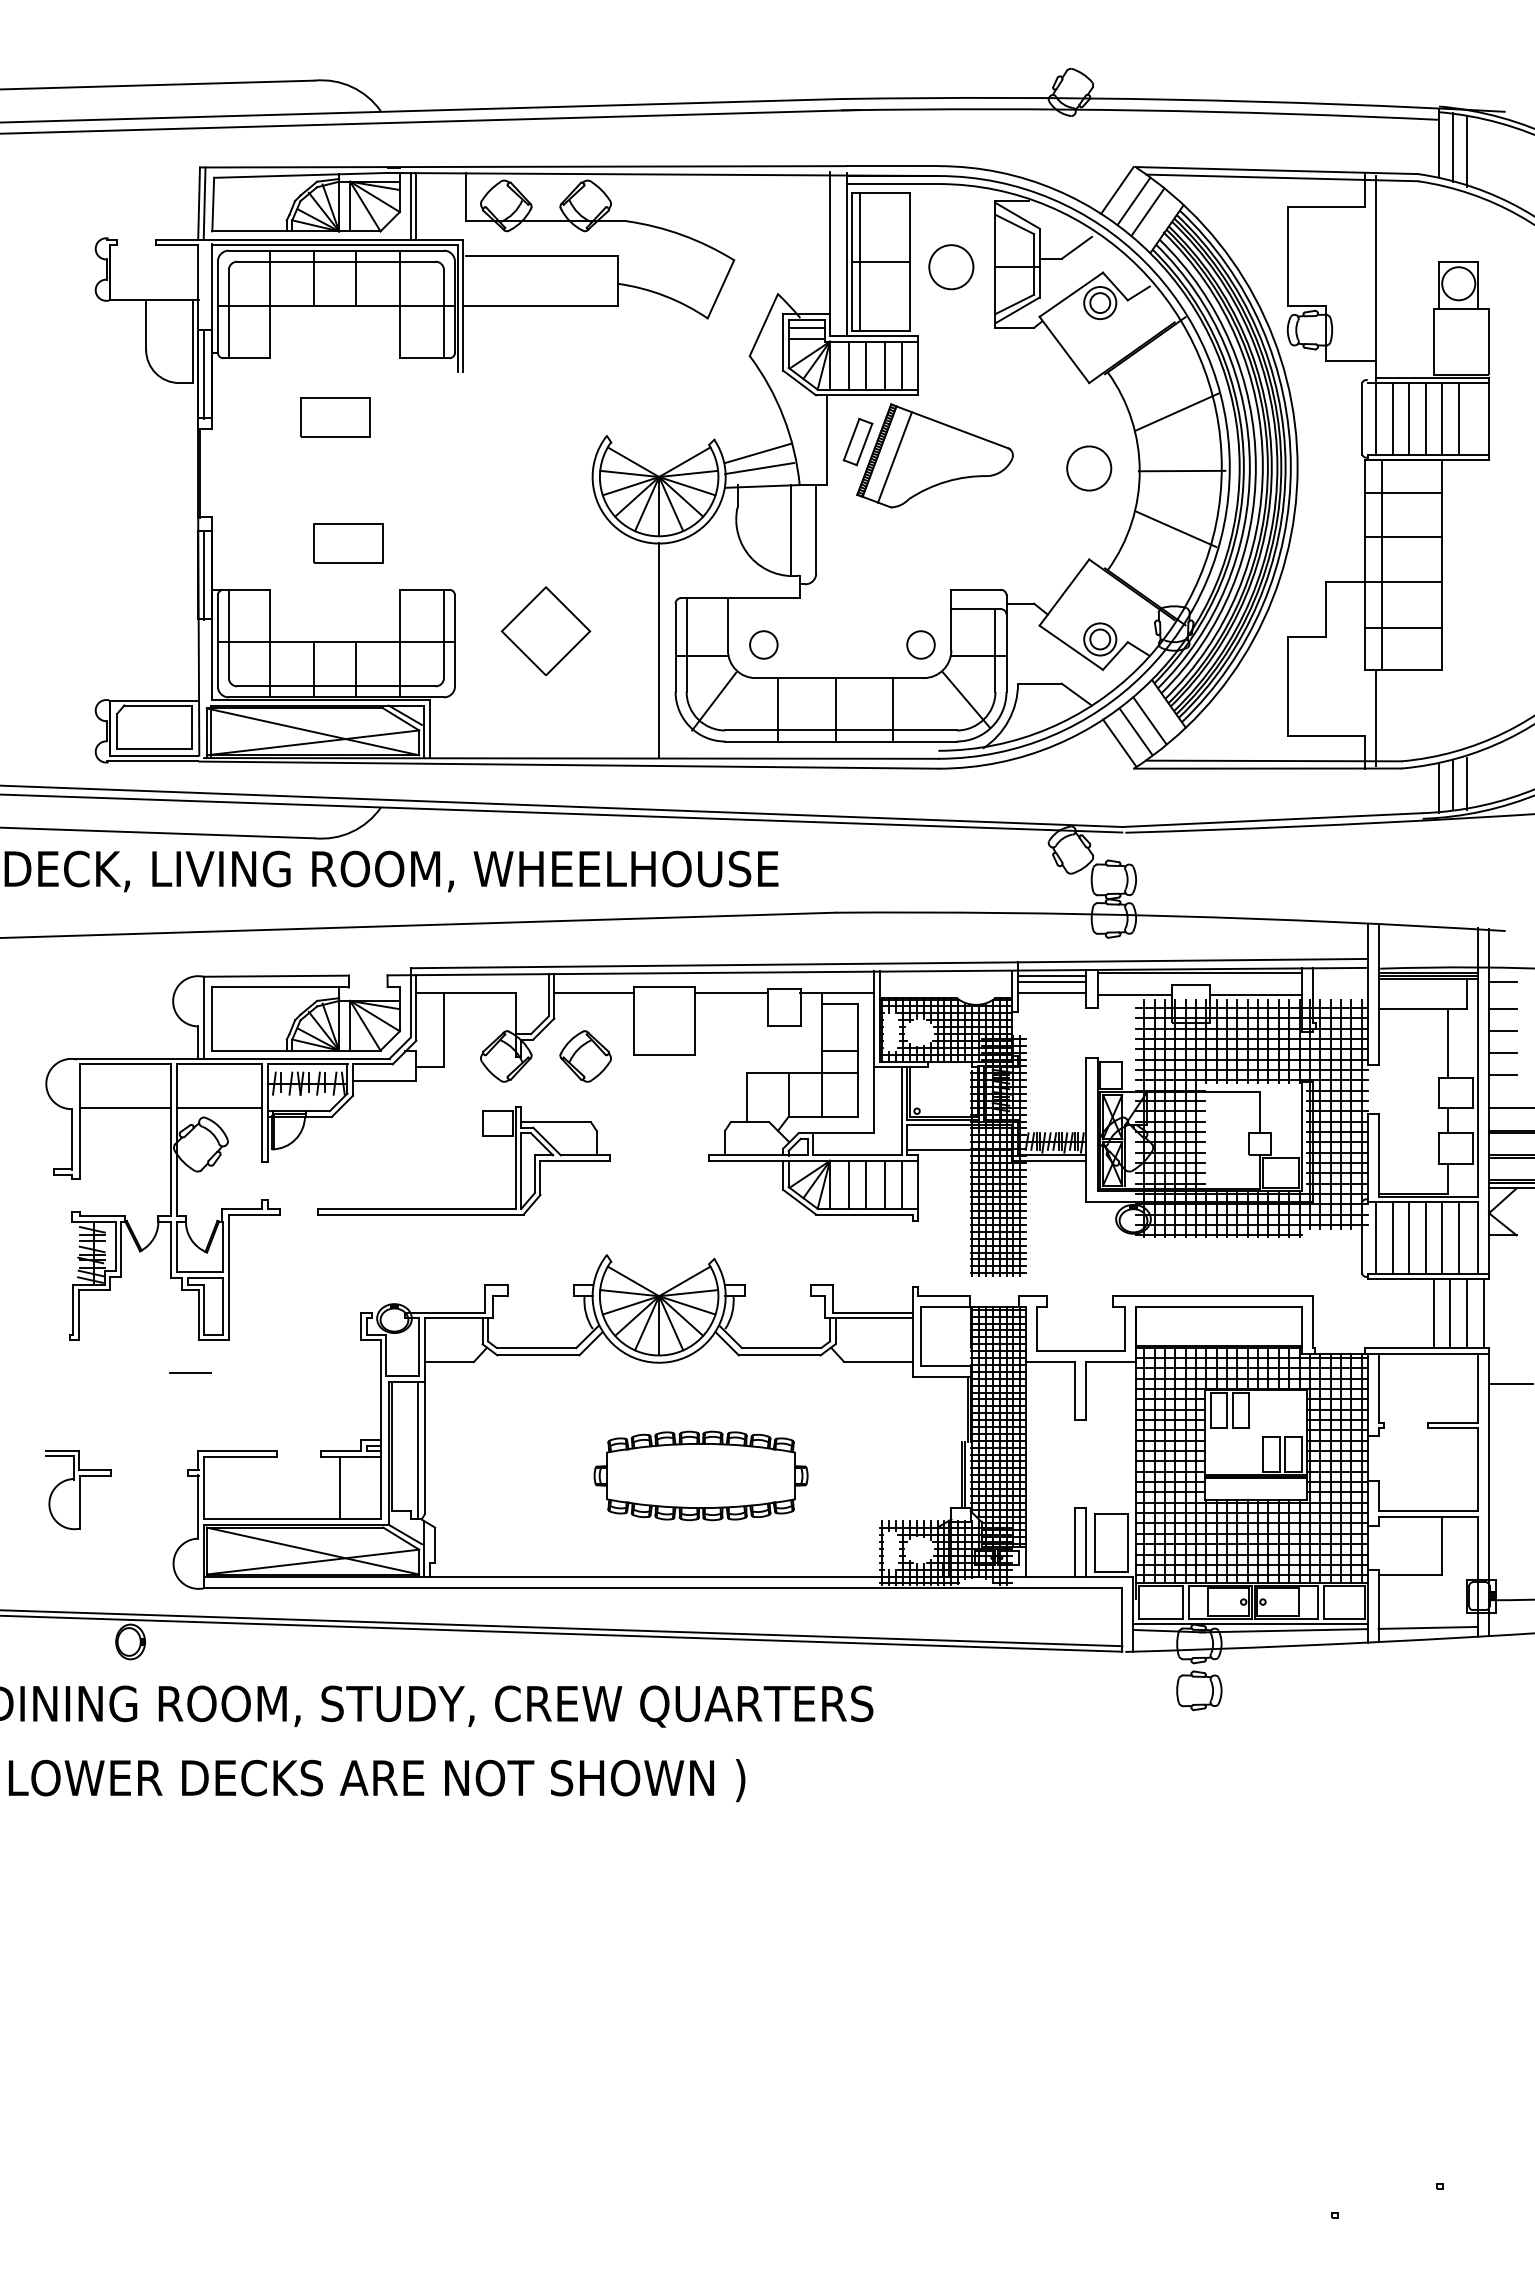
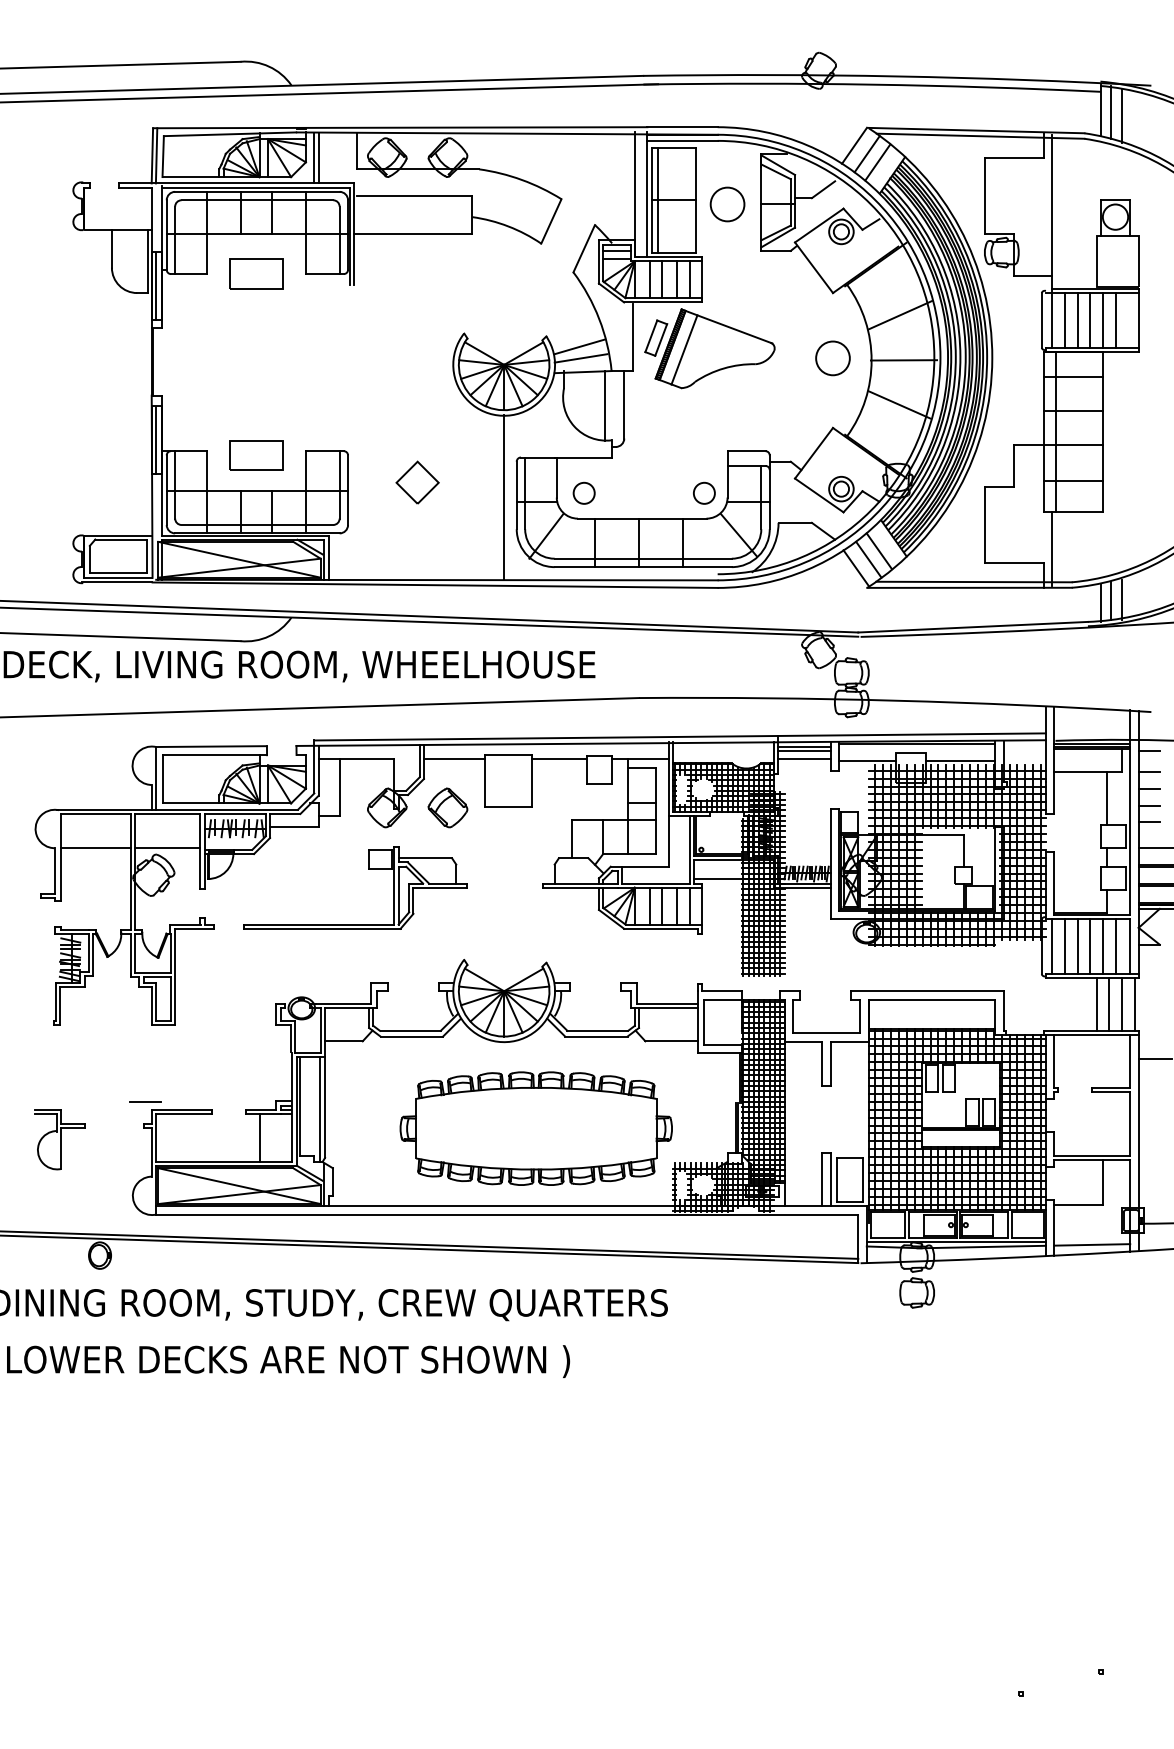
part: (335, 417) -> (256, 274), moved
part: (348, 543) -> (256, 455), moved
part: (545, 630) -> (417, 482), size x0.62
line: (190, 1372) -> (145, 1102), moved
part: (700, 1475) -> (535, 1128), size x1.67

